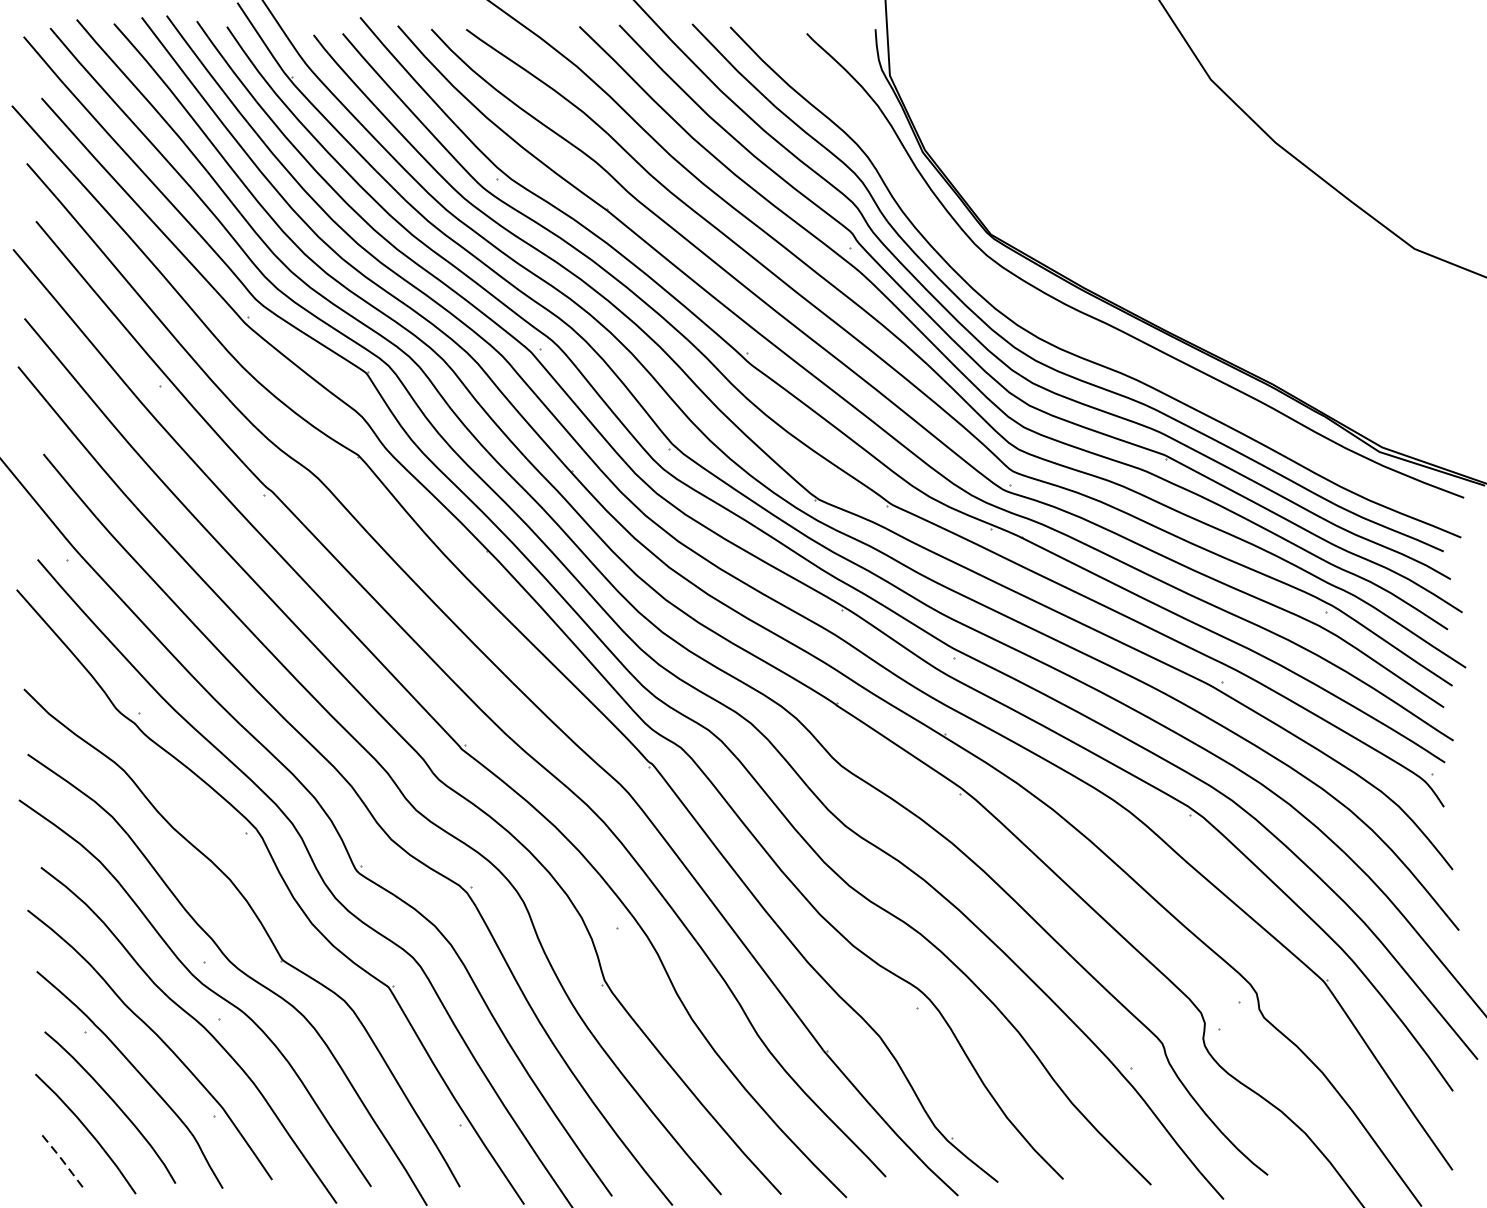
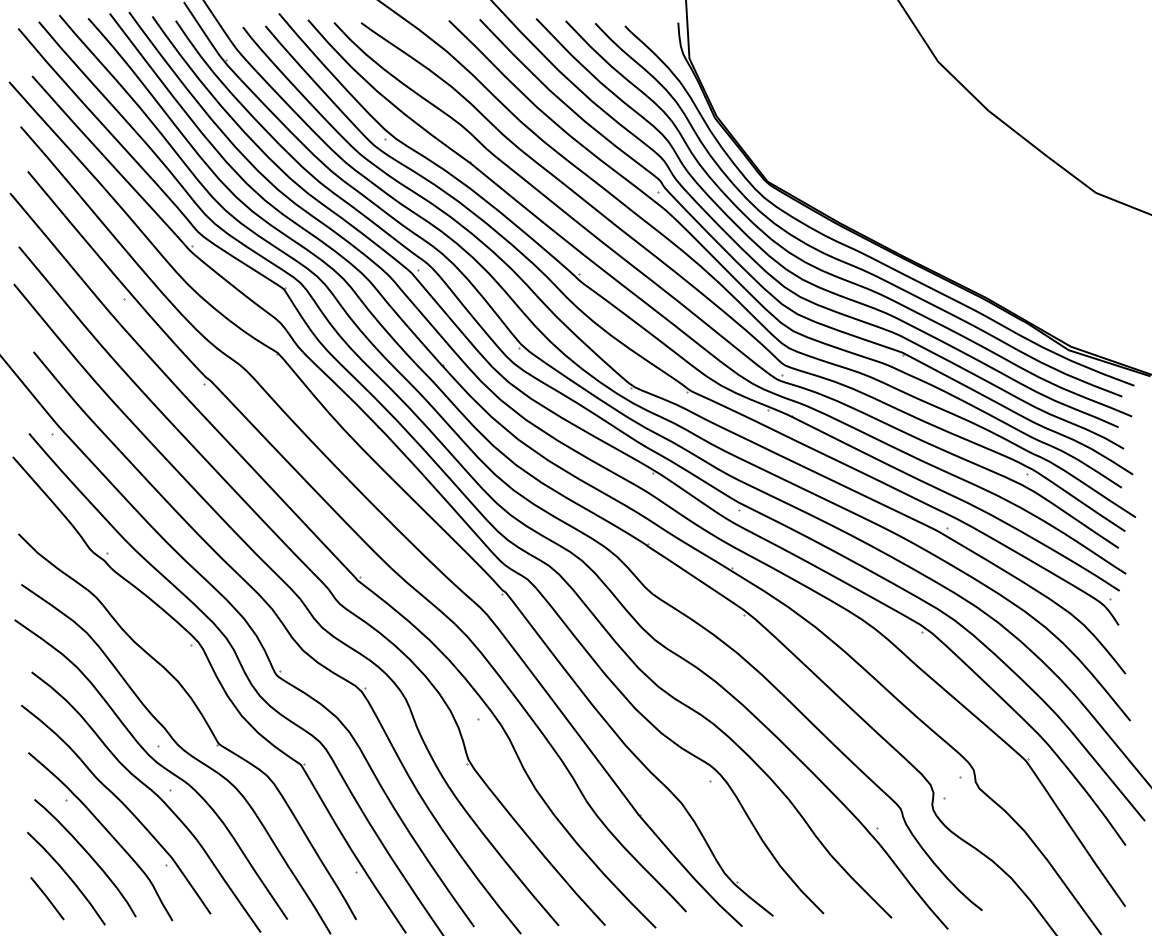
curve: (1082, 333) -> (838, 258), added
line: (61, 1158) -> (47, 897), dashed -> solid

